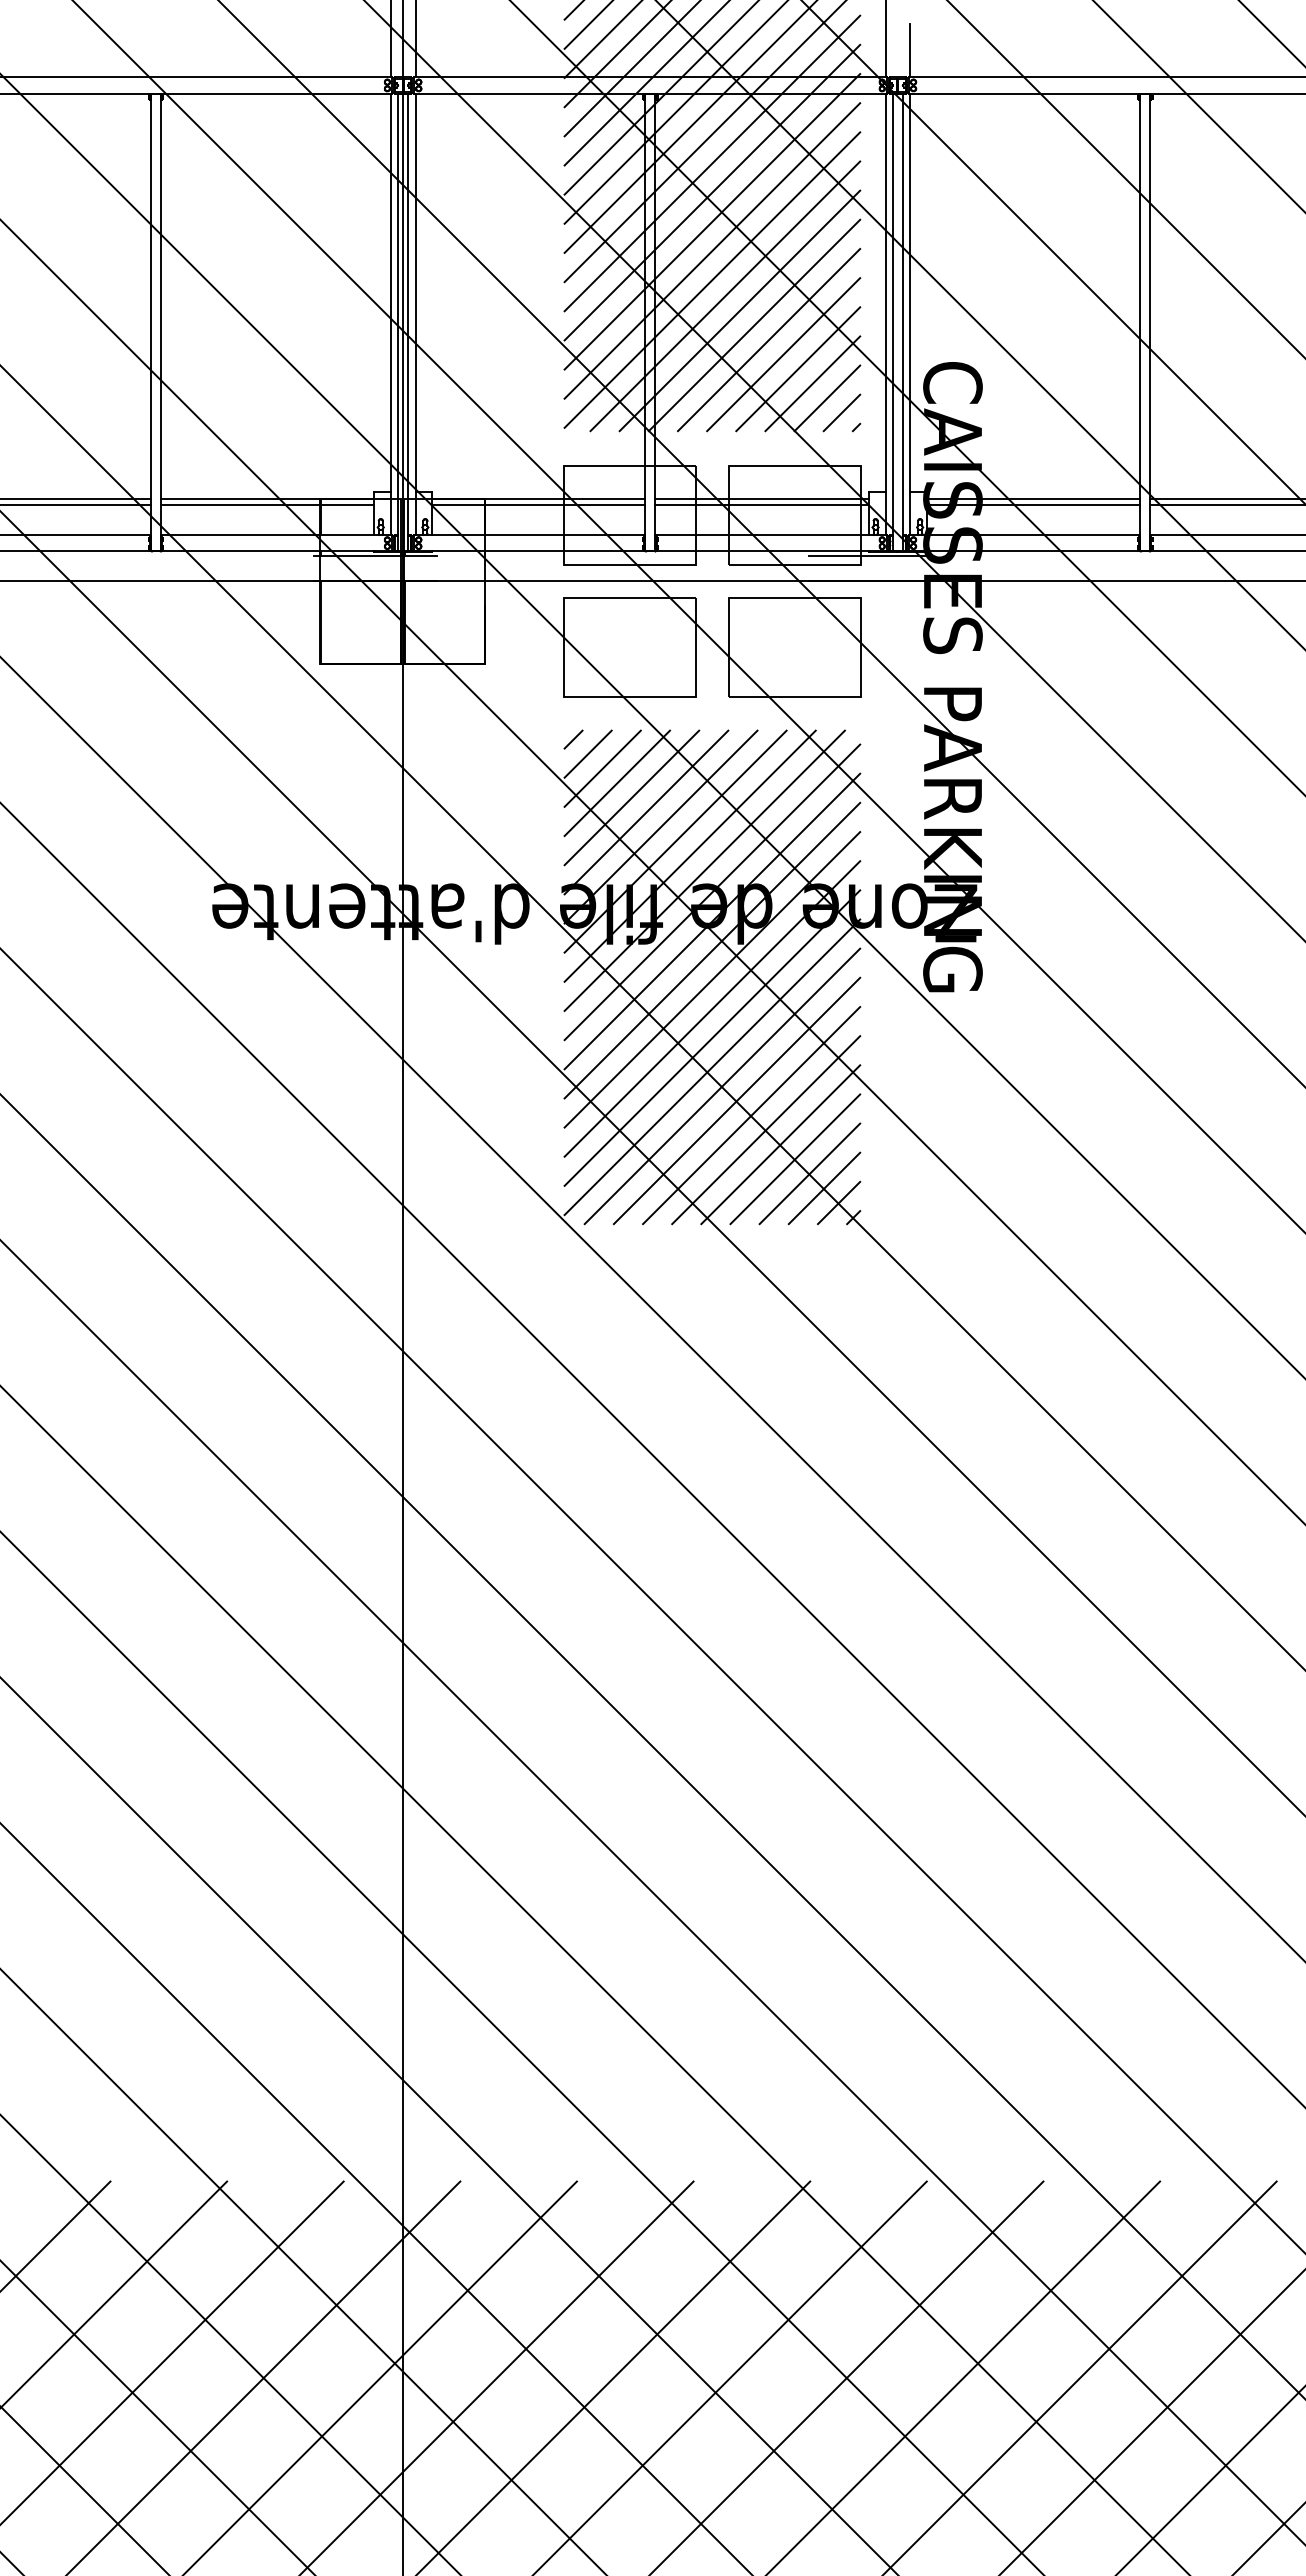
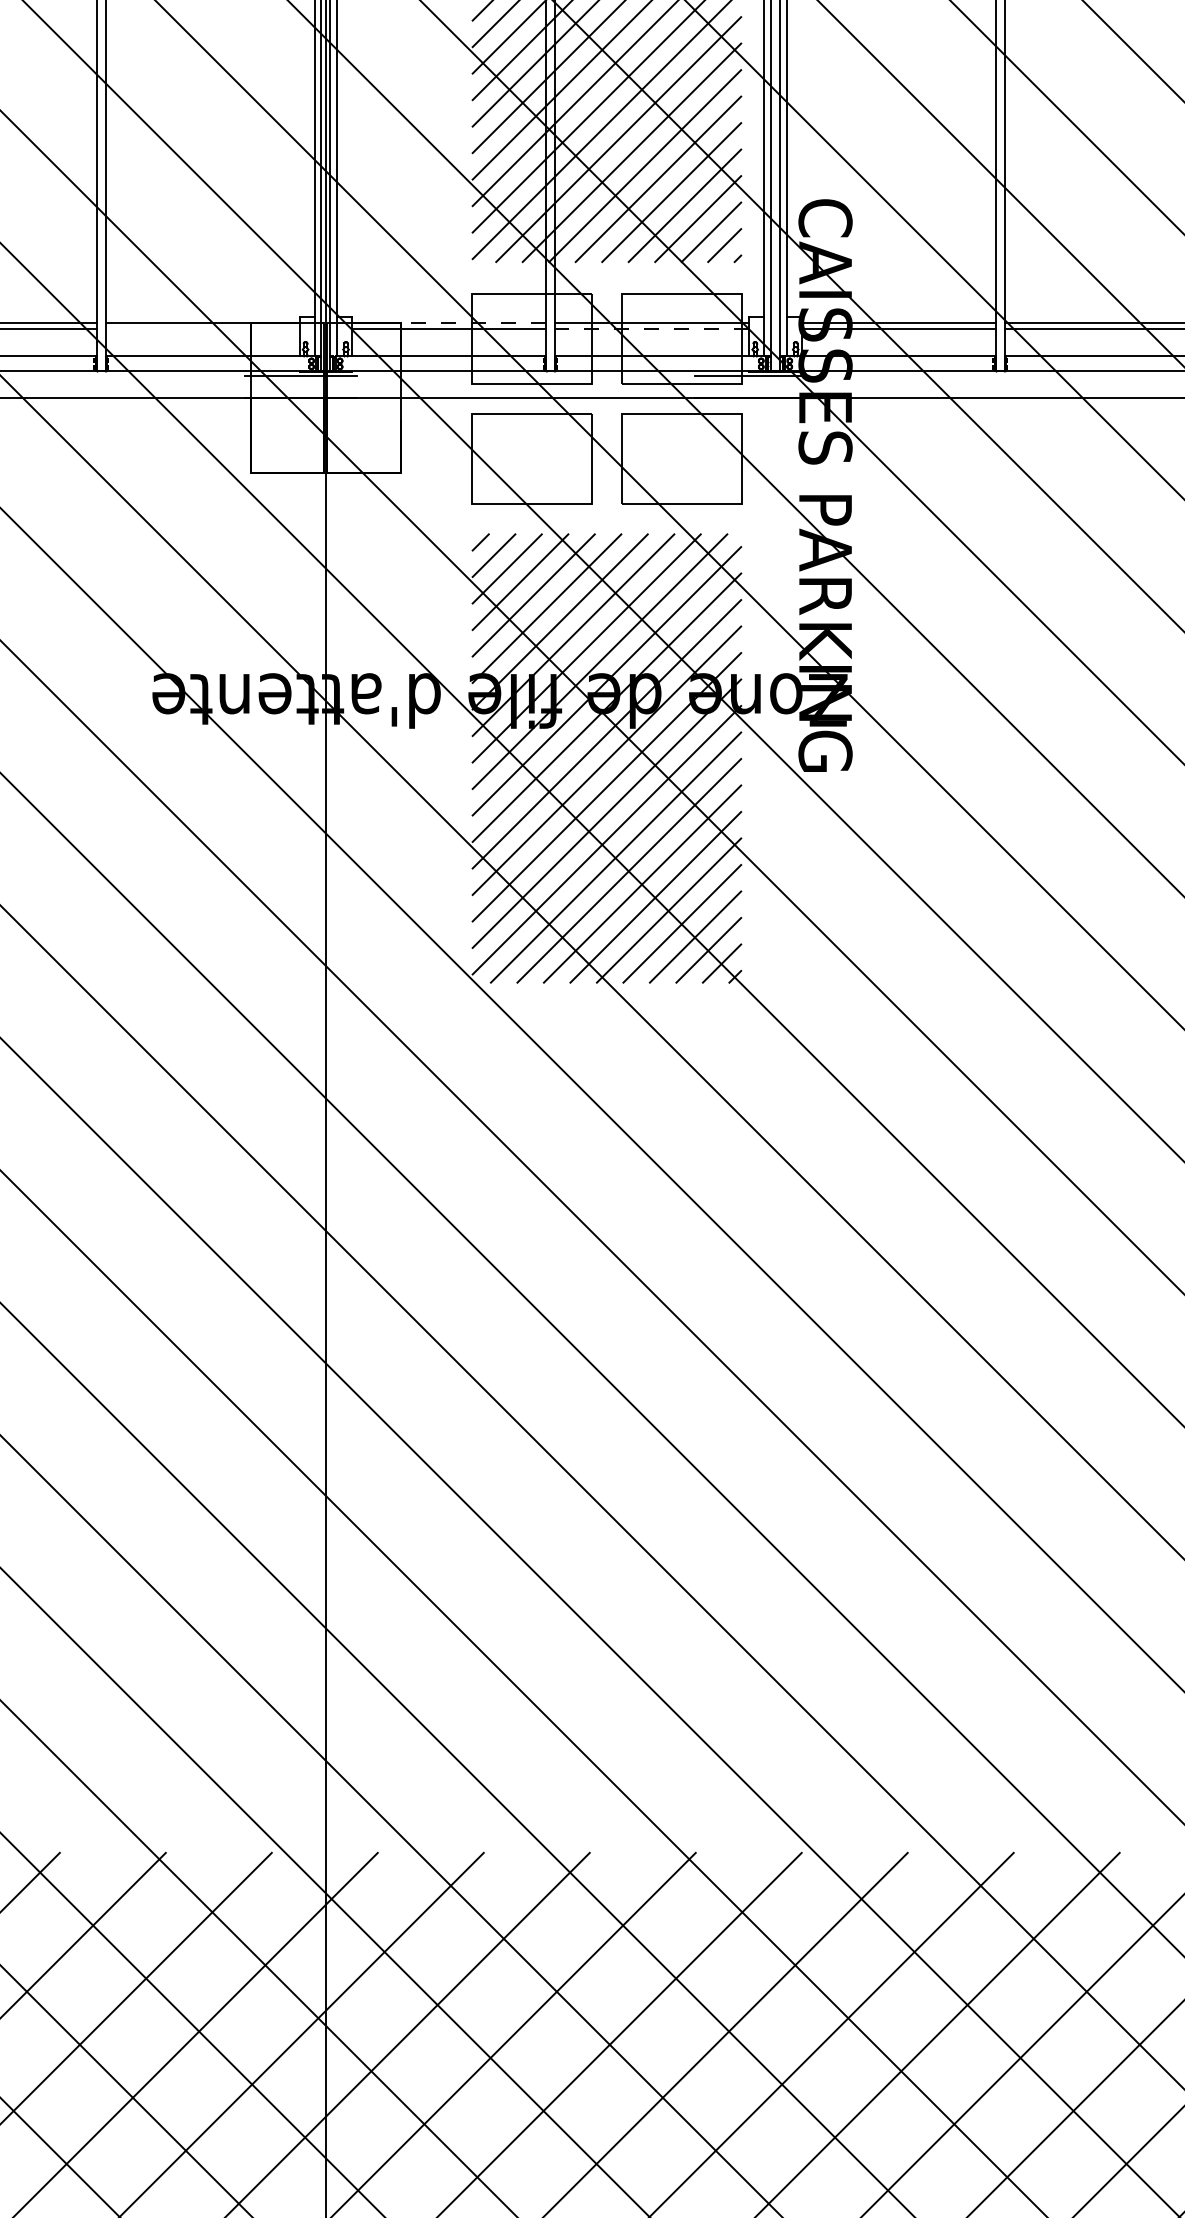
line: (565, 498) -> (473, 323), solid -> dashed
line: (267, 505) -> (202, 329), removed
line: (762, 505) -> (652, 329), solid -> dashed

